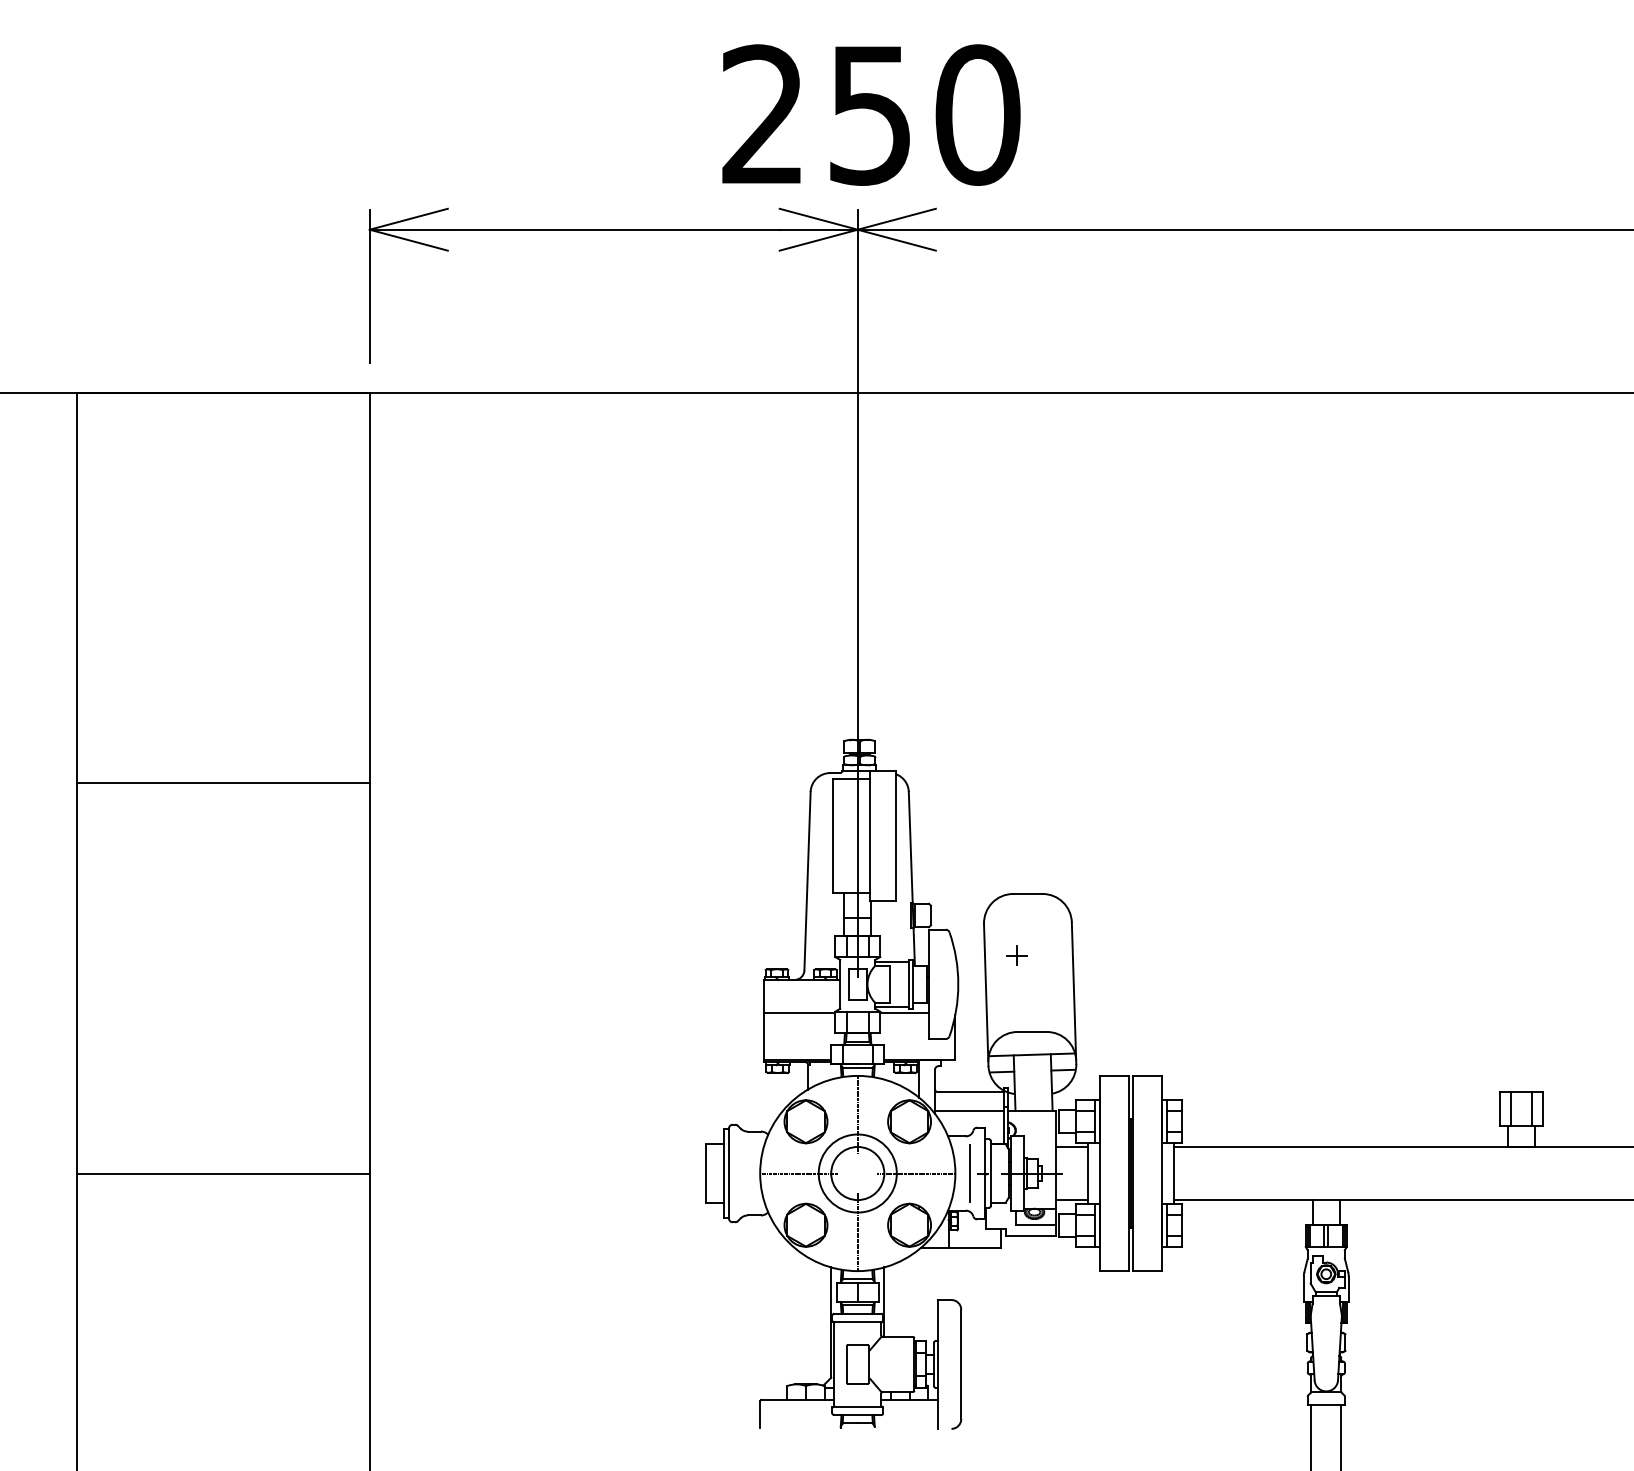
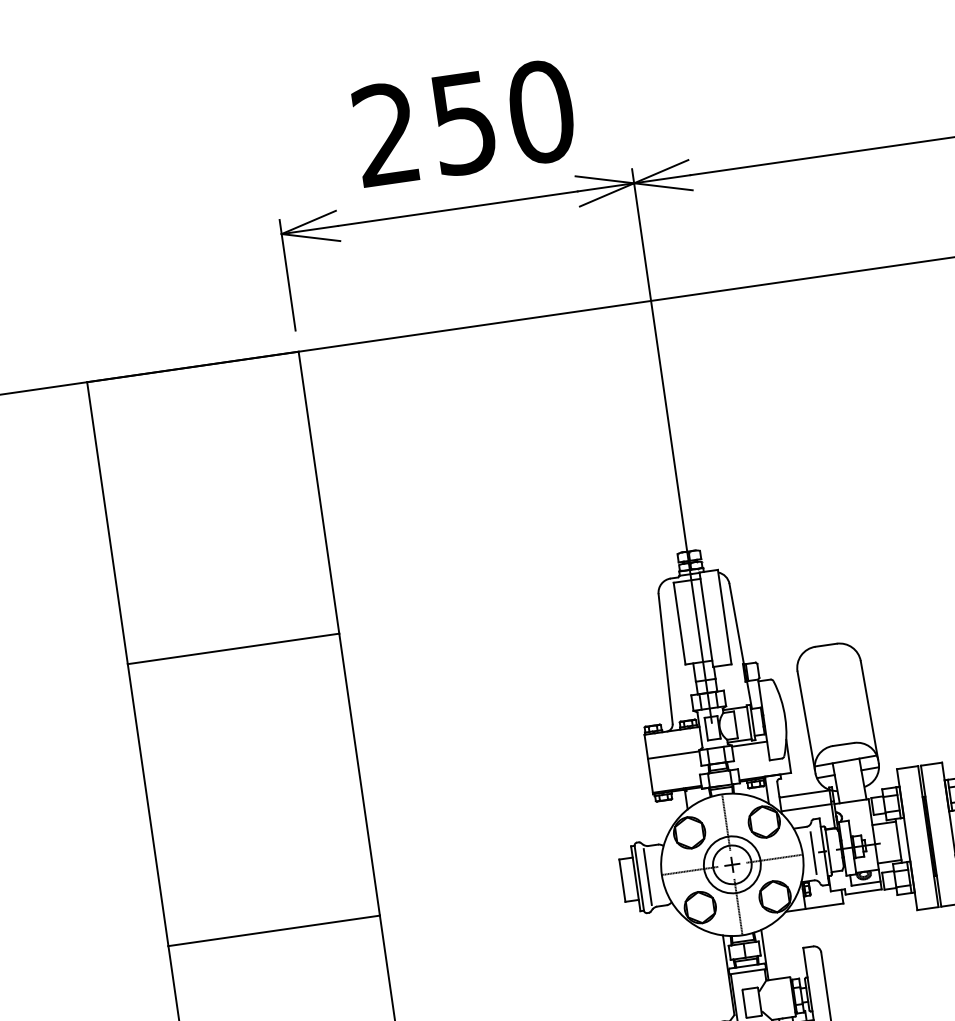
text: (871, 114) -> (464, 122), moved
part: (1016, 955) -> (732, 864), moved
line: (740, 1173) -> (647, 877), added

